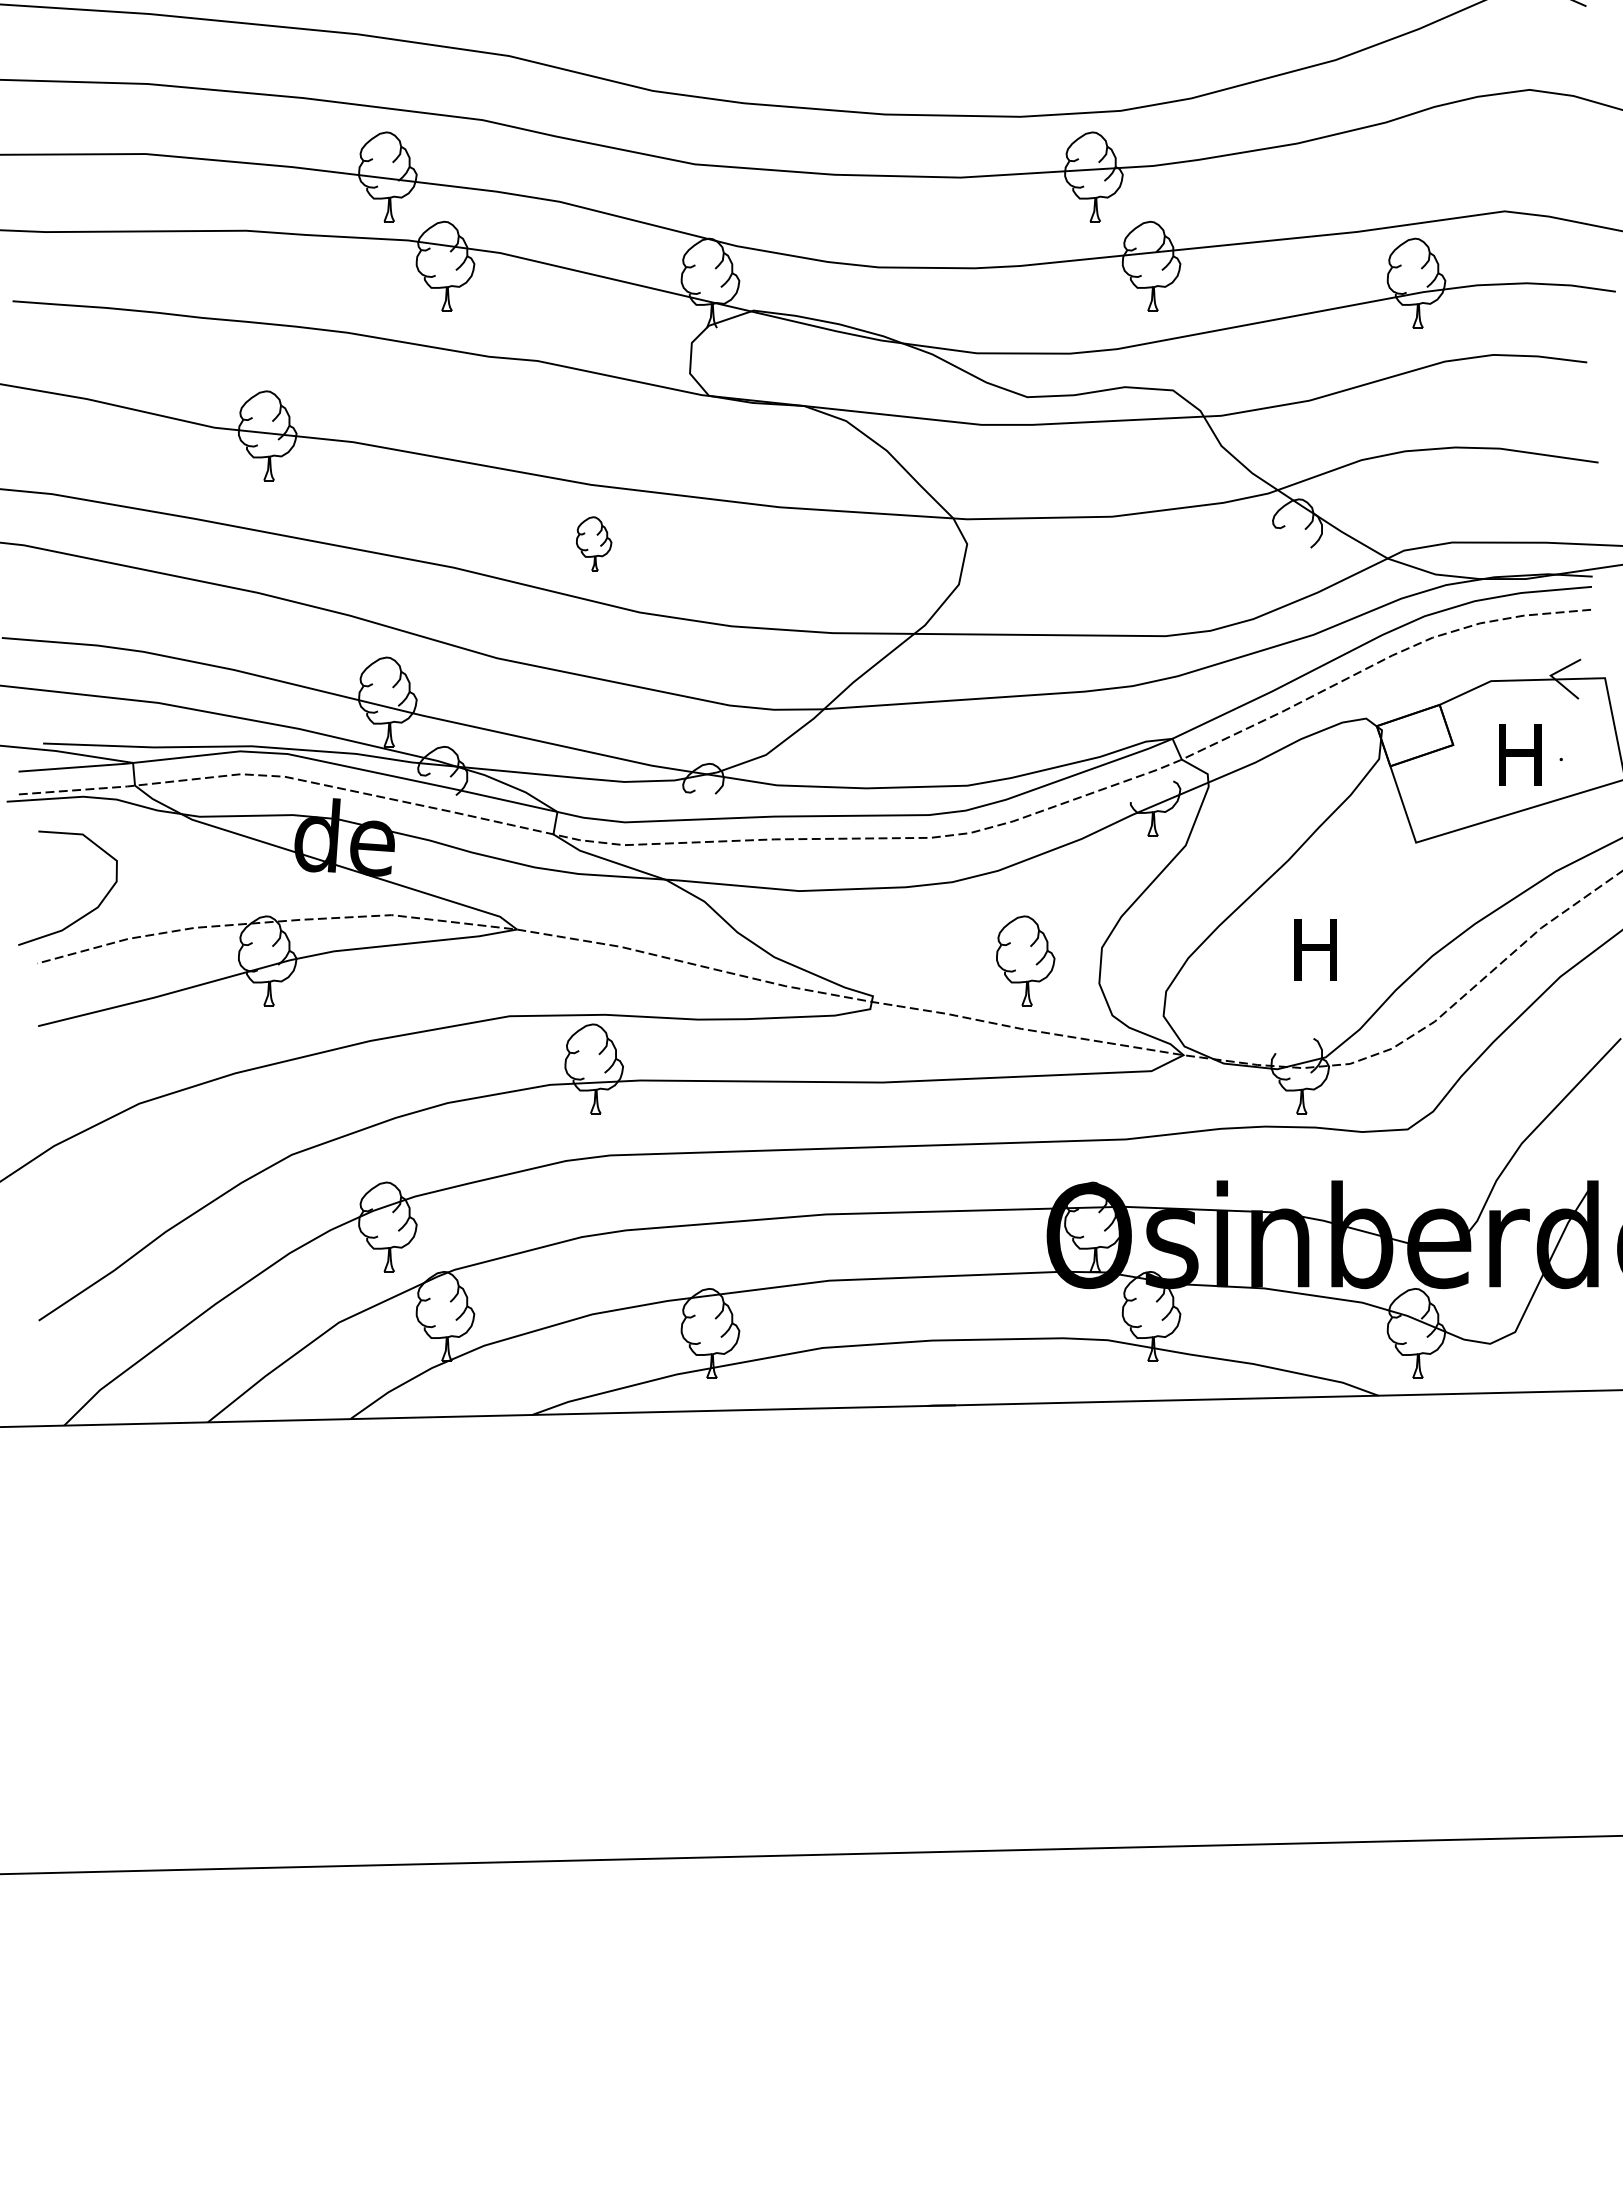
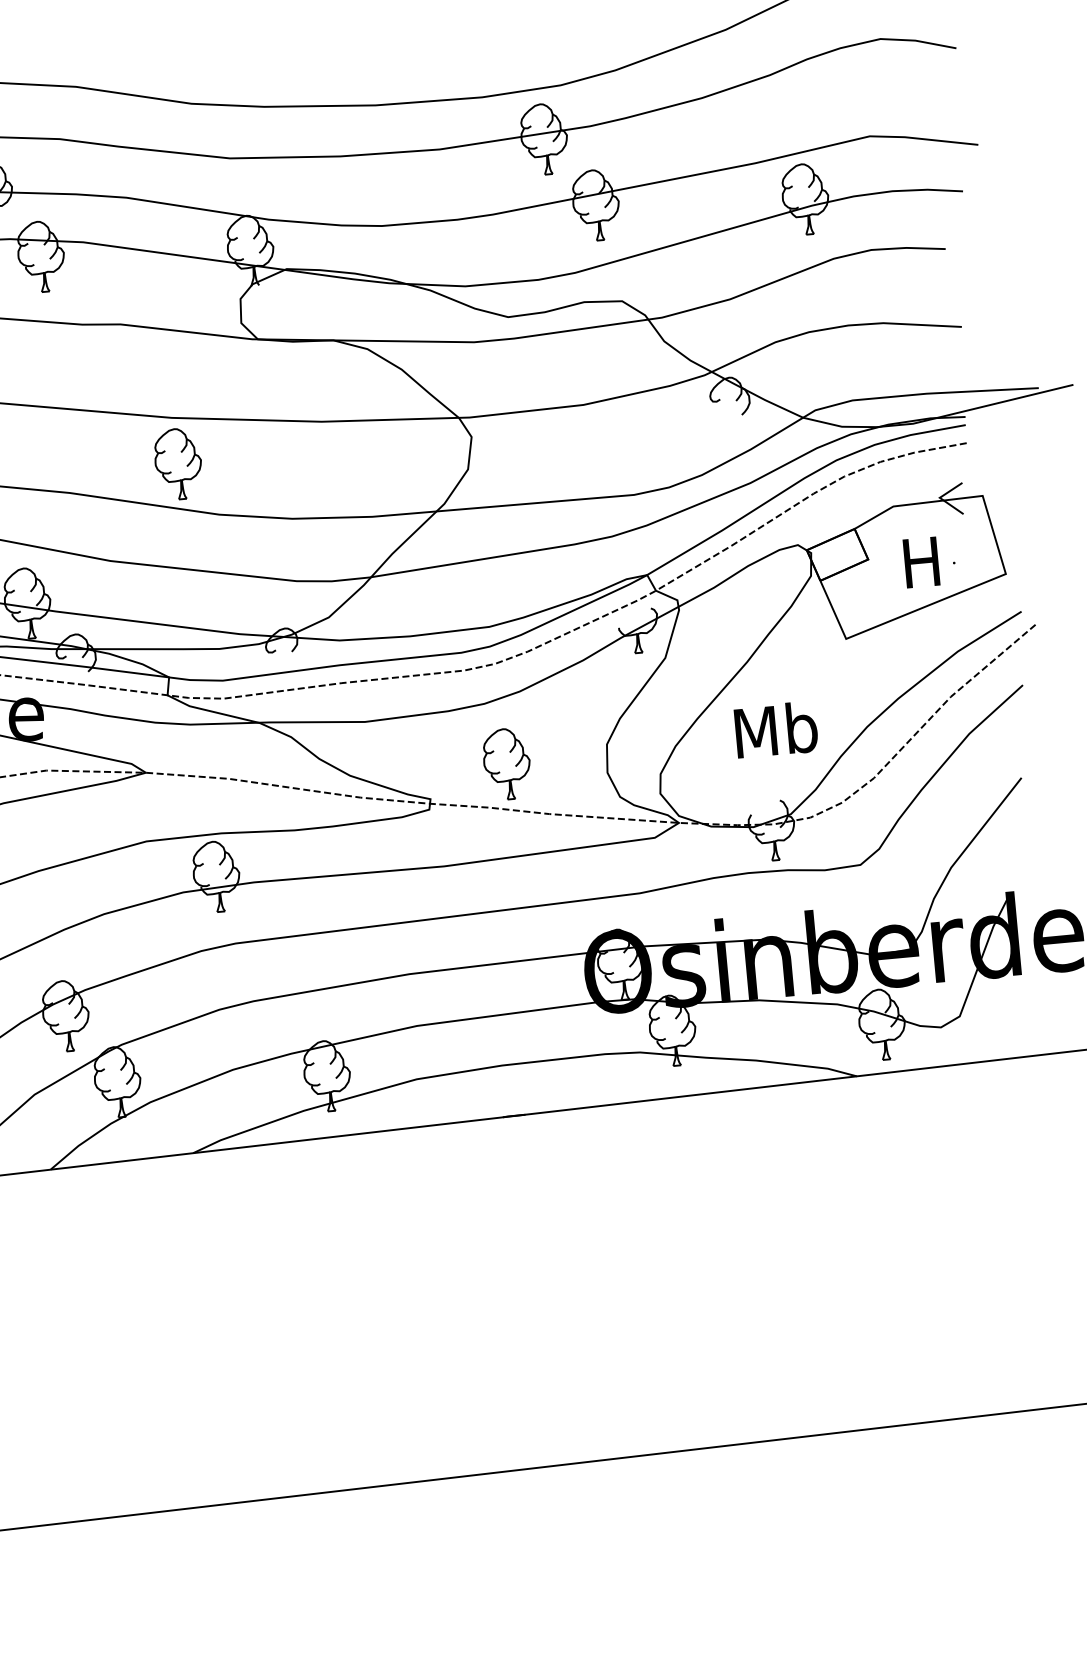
part: (593, 543) -> (177, 463), size x1.67
text: (1317, 949) -> (776, 730), H -> Mb
part: (1025, 960) -> (506, 763), moved

